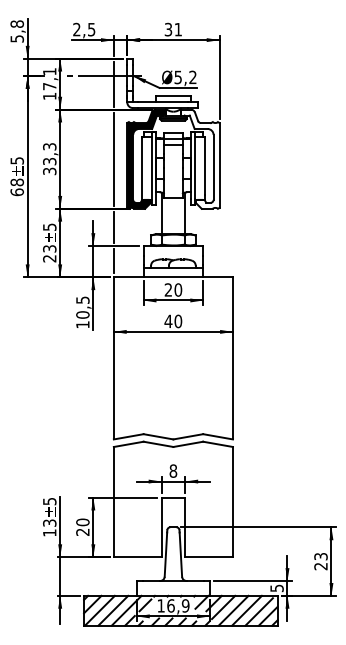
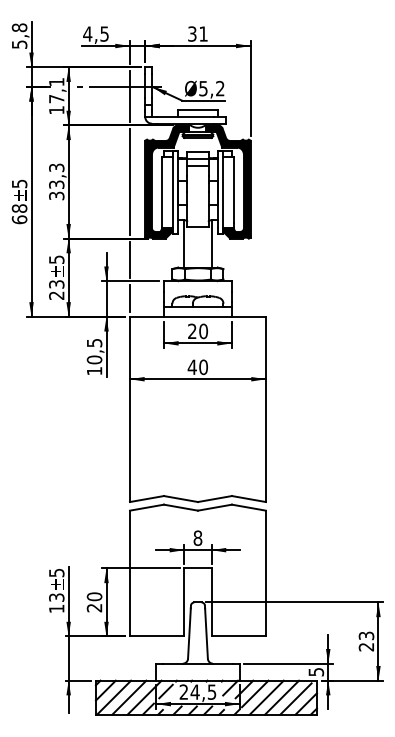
text: (76, 29) -> (87, 33), 2,5 -> 4,5
fill: (200, 158) -> (228, 181), added
text: (173, 605) -> (198, 691), 16,9 -> 24,5

